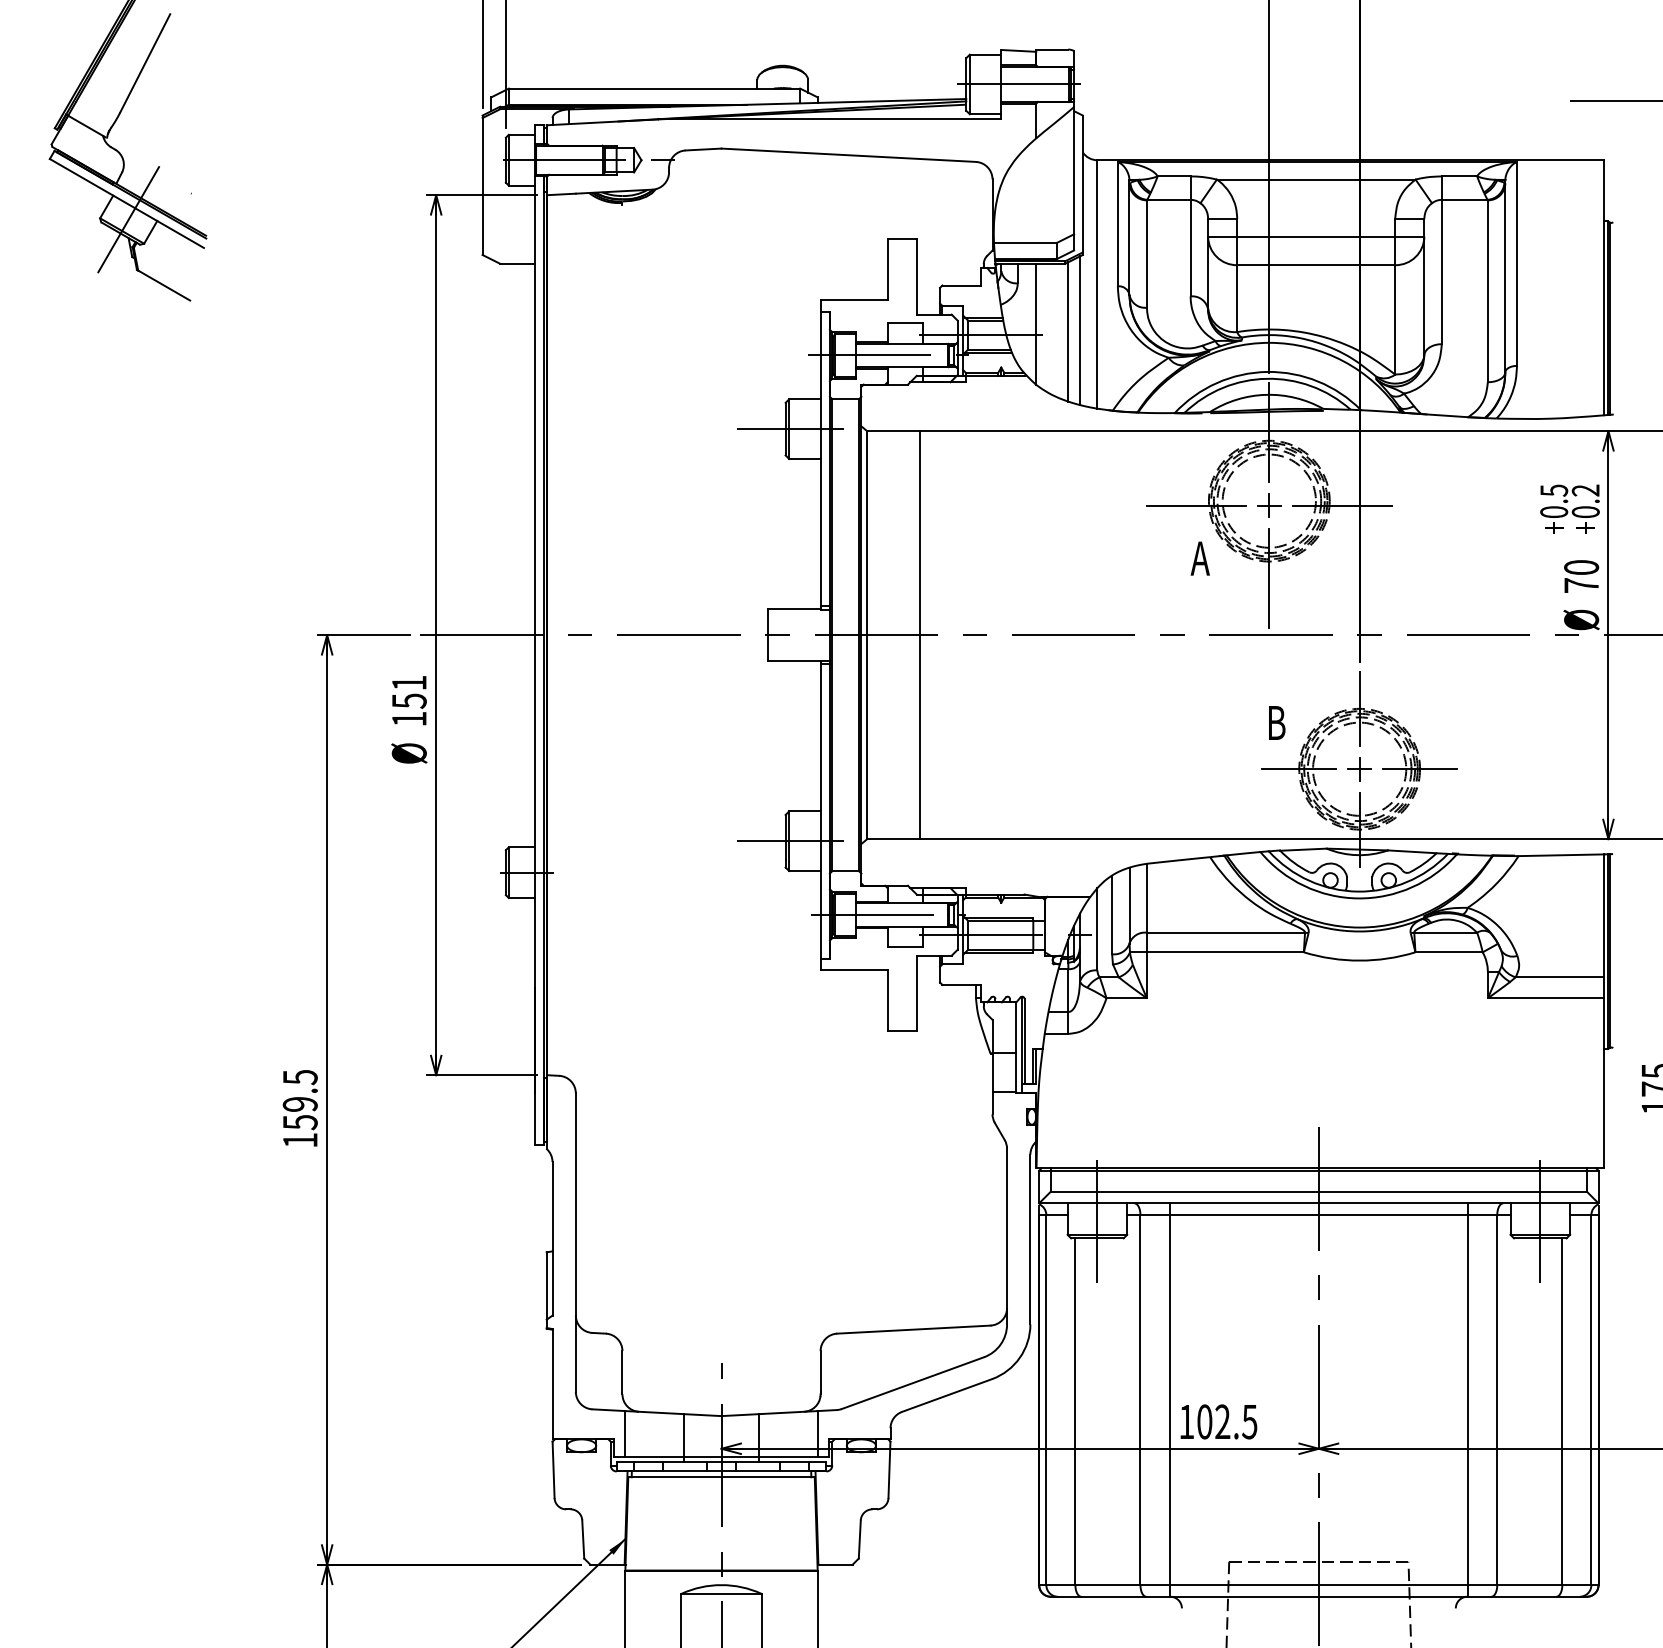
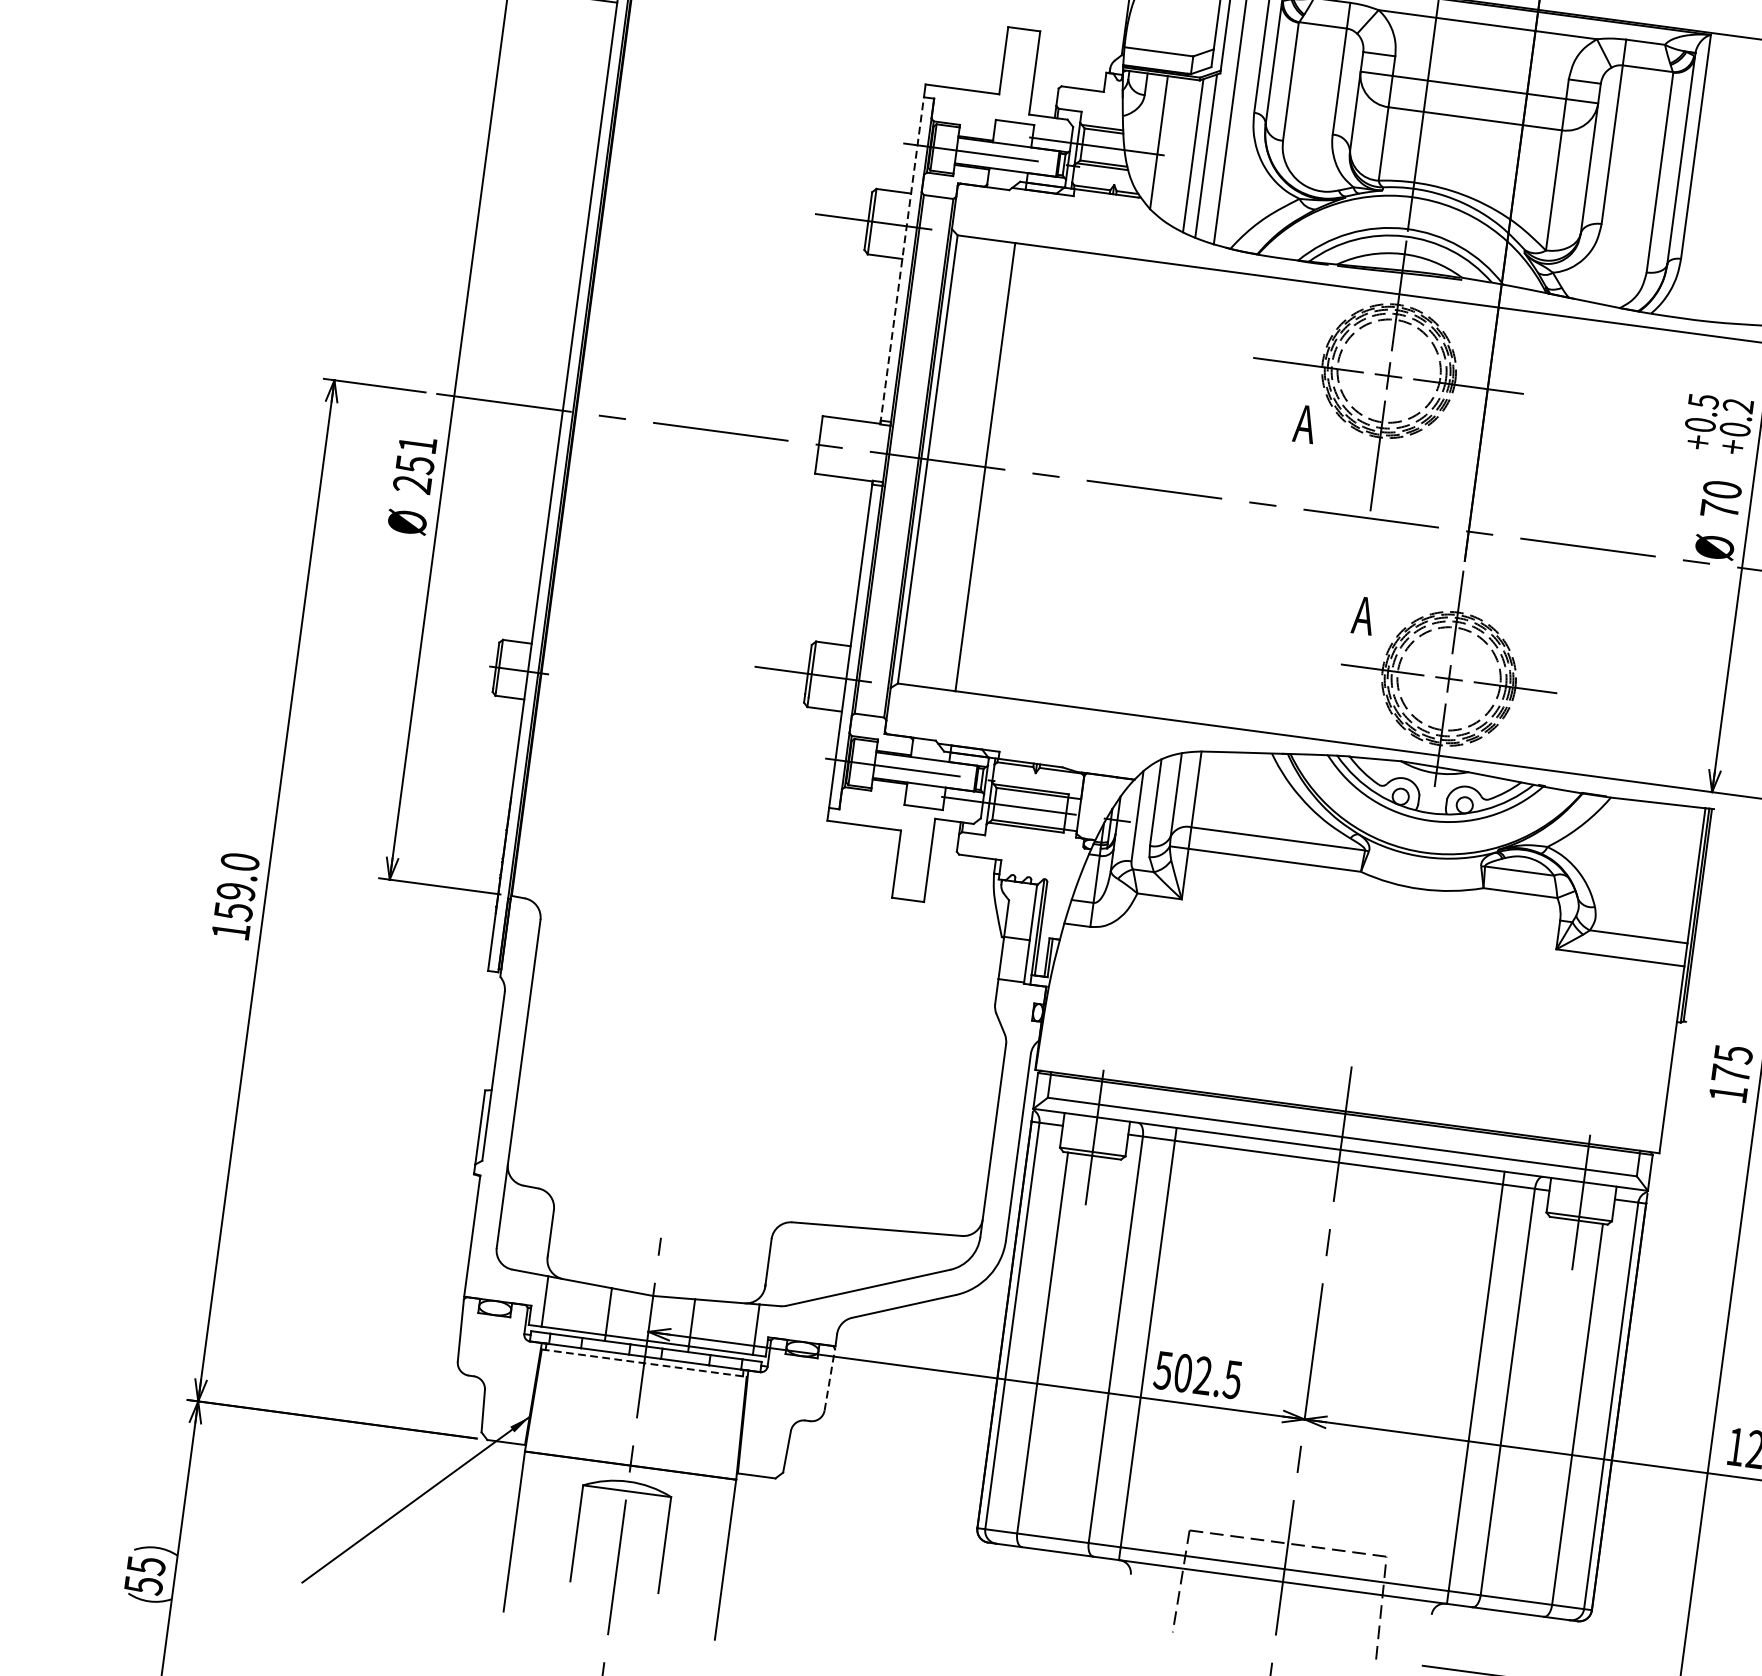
line: (820, 460) -> (902, 260), solid -> dashed
text: (408, 718) -> (411, 483), 151 -> 251
text: (1275, 722) -> (1363, 615), B -> A
text: (299, 1077) -> (239, 862), 159.5 -> 159.0
text: (1186, 1422) -> (1163, 1371), 102.5 -> 502.5
line: (889, 1469) -> (829, 1379), solid -> dashed
line: (722, 1477) -> (645, 1363), solid -> dashed

